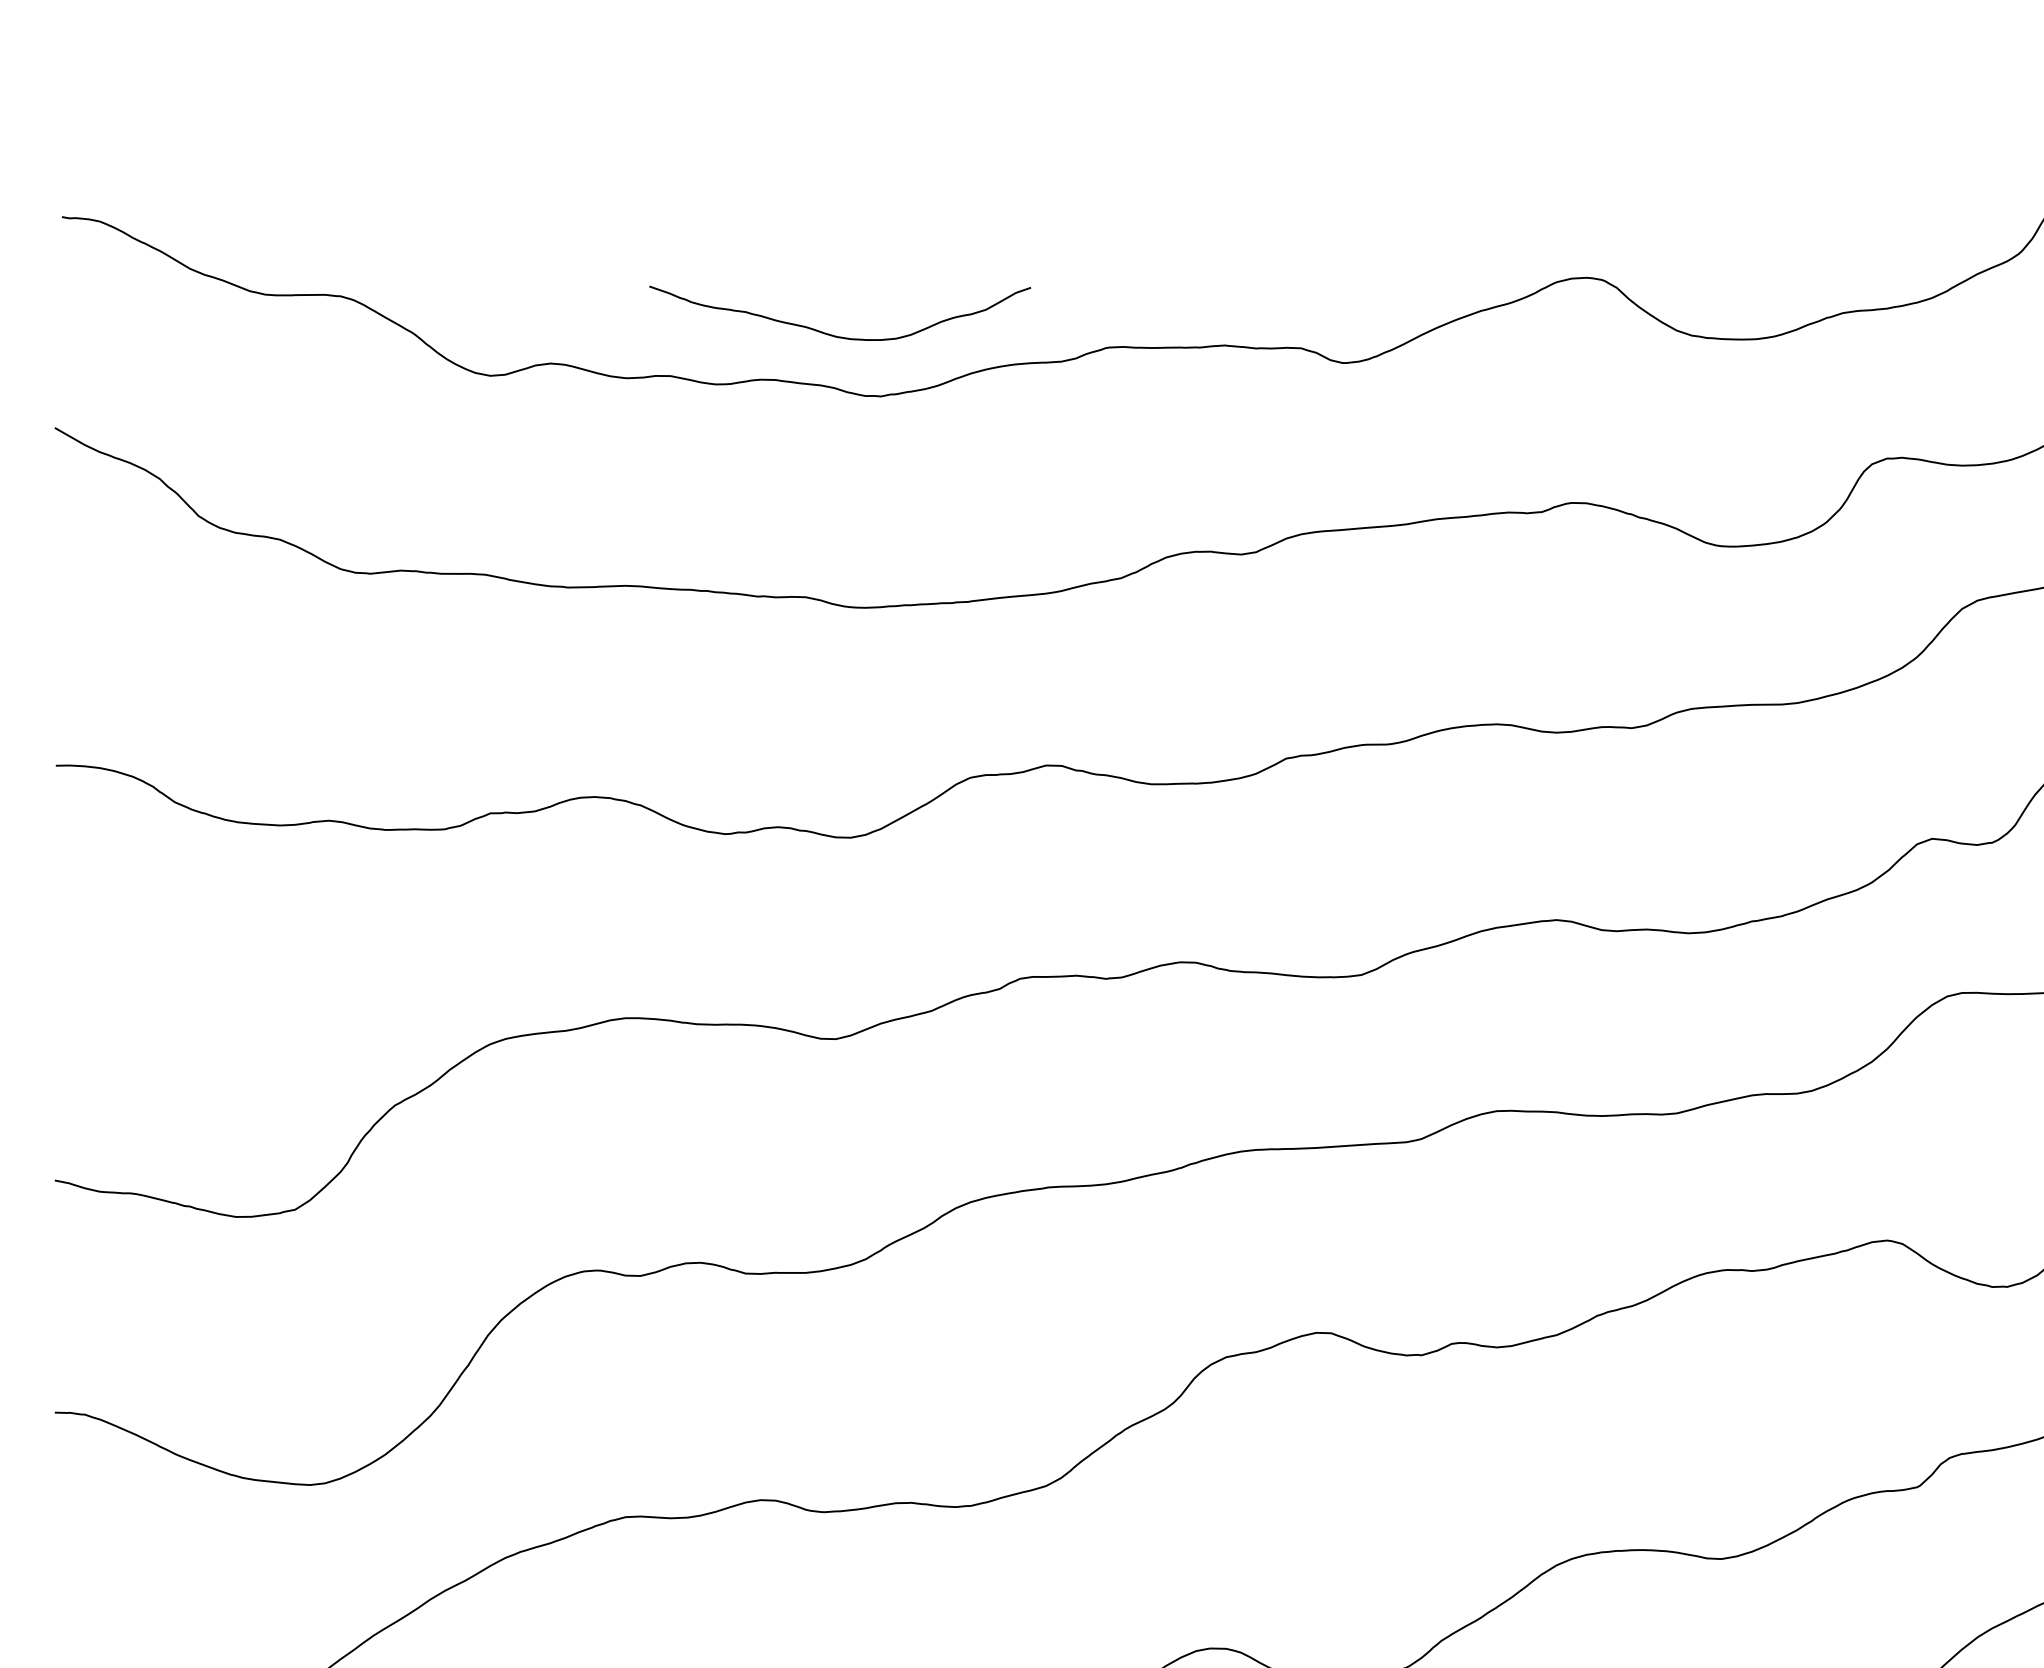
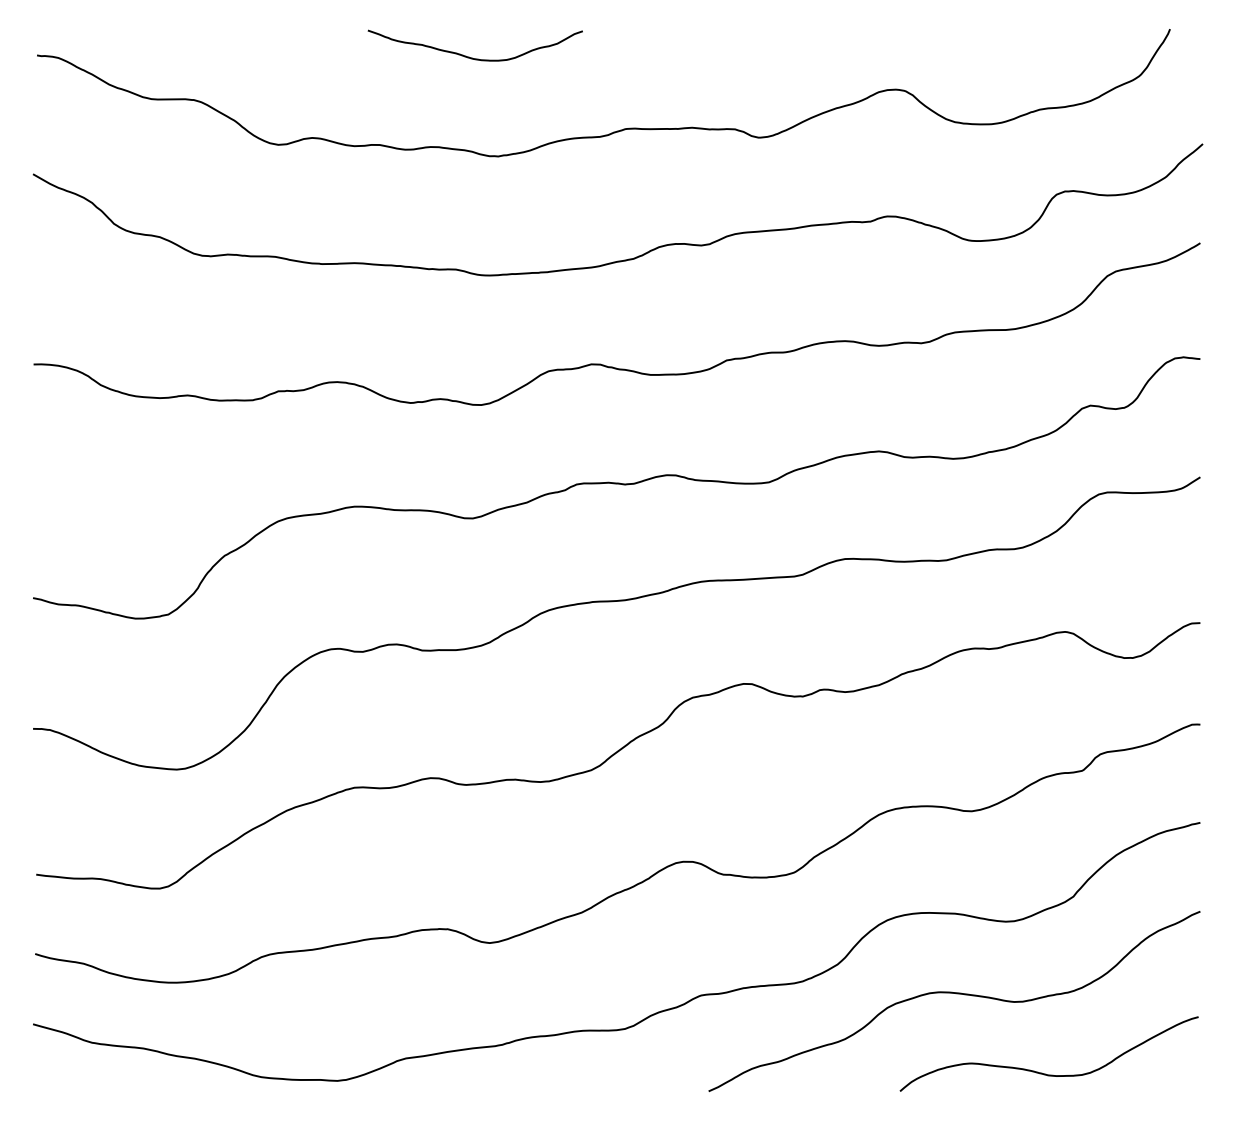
curve: (829, 332) -> (469, 56), moved

